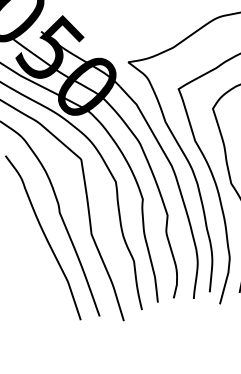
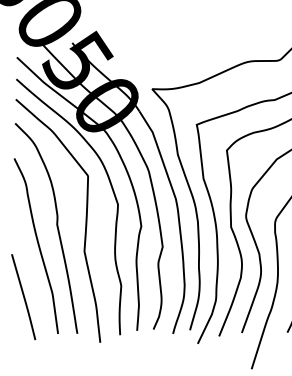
line: (40, 290) -> (23, 297), added

